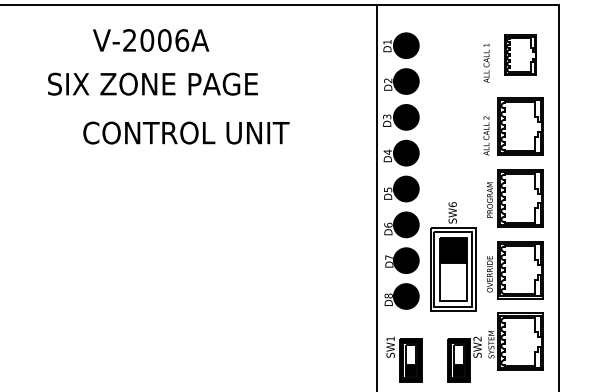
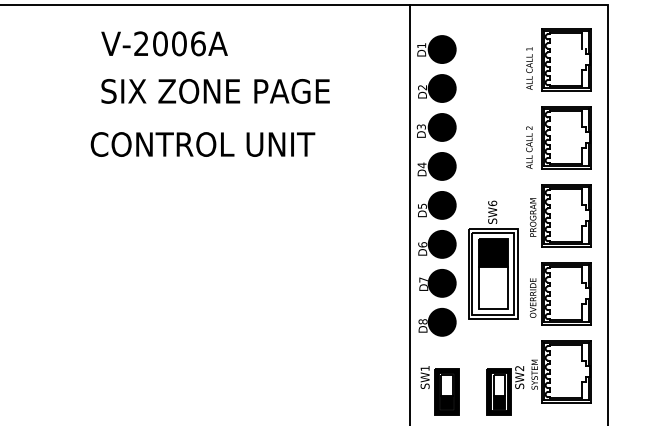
part: (520, 54) -> (566, 59), size x1.43
text: (152, 84) -> (215, 91), moved
part: (453, 256) -> (493, 259), moved

